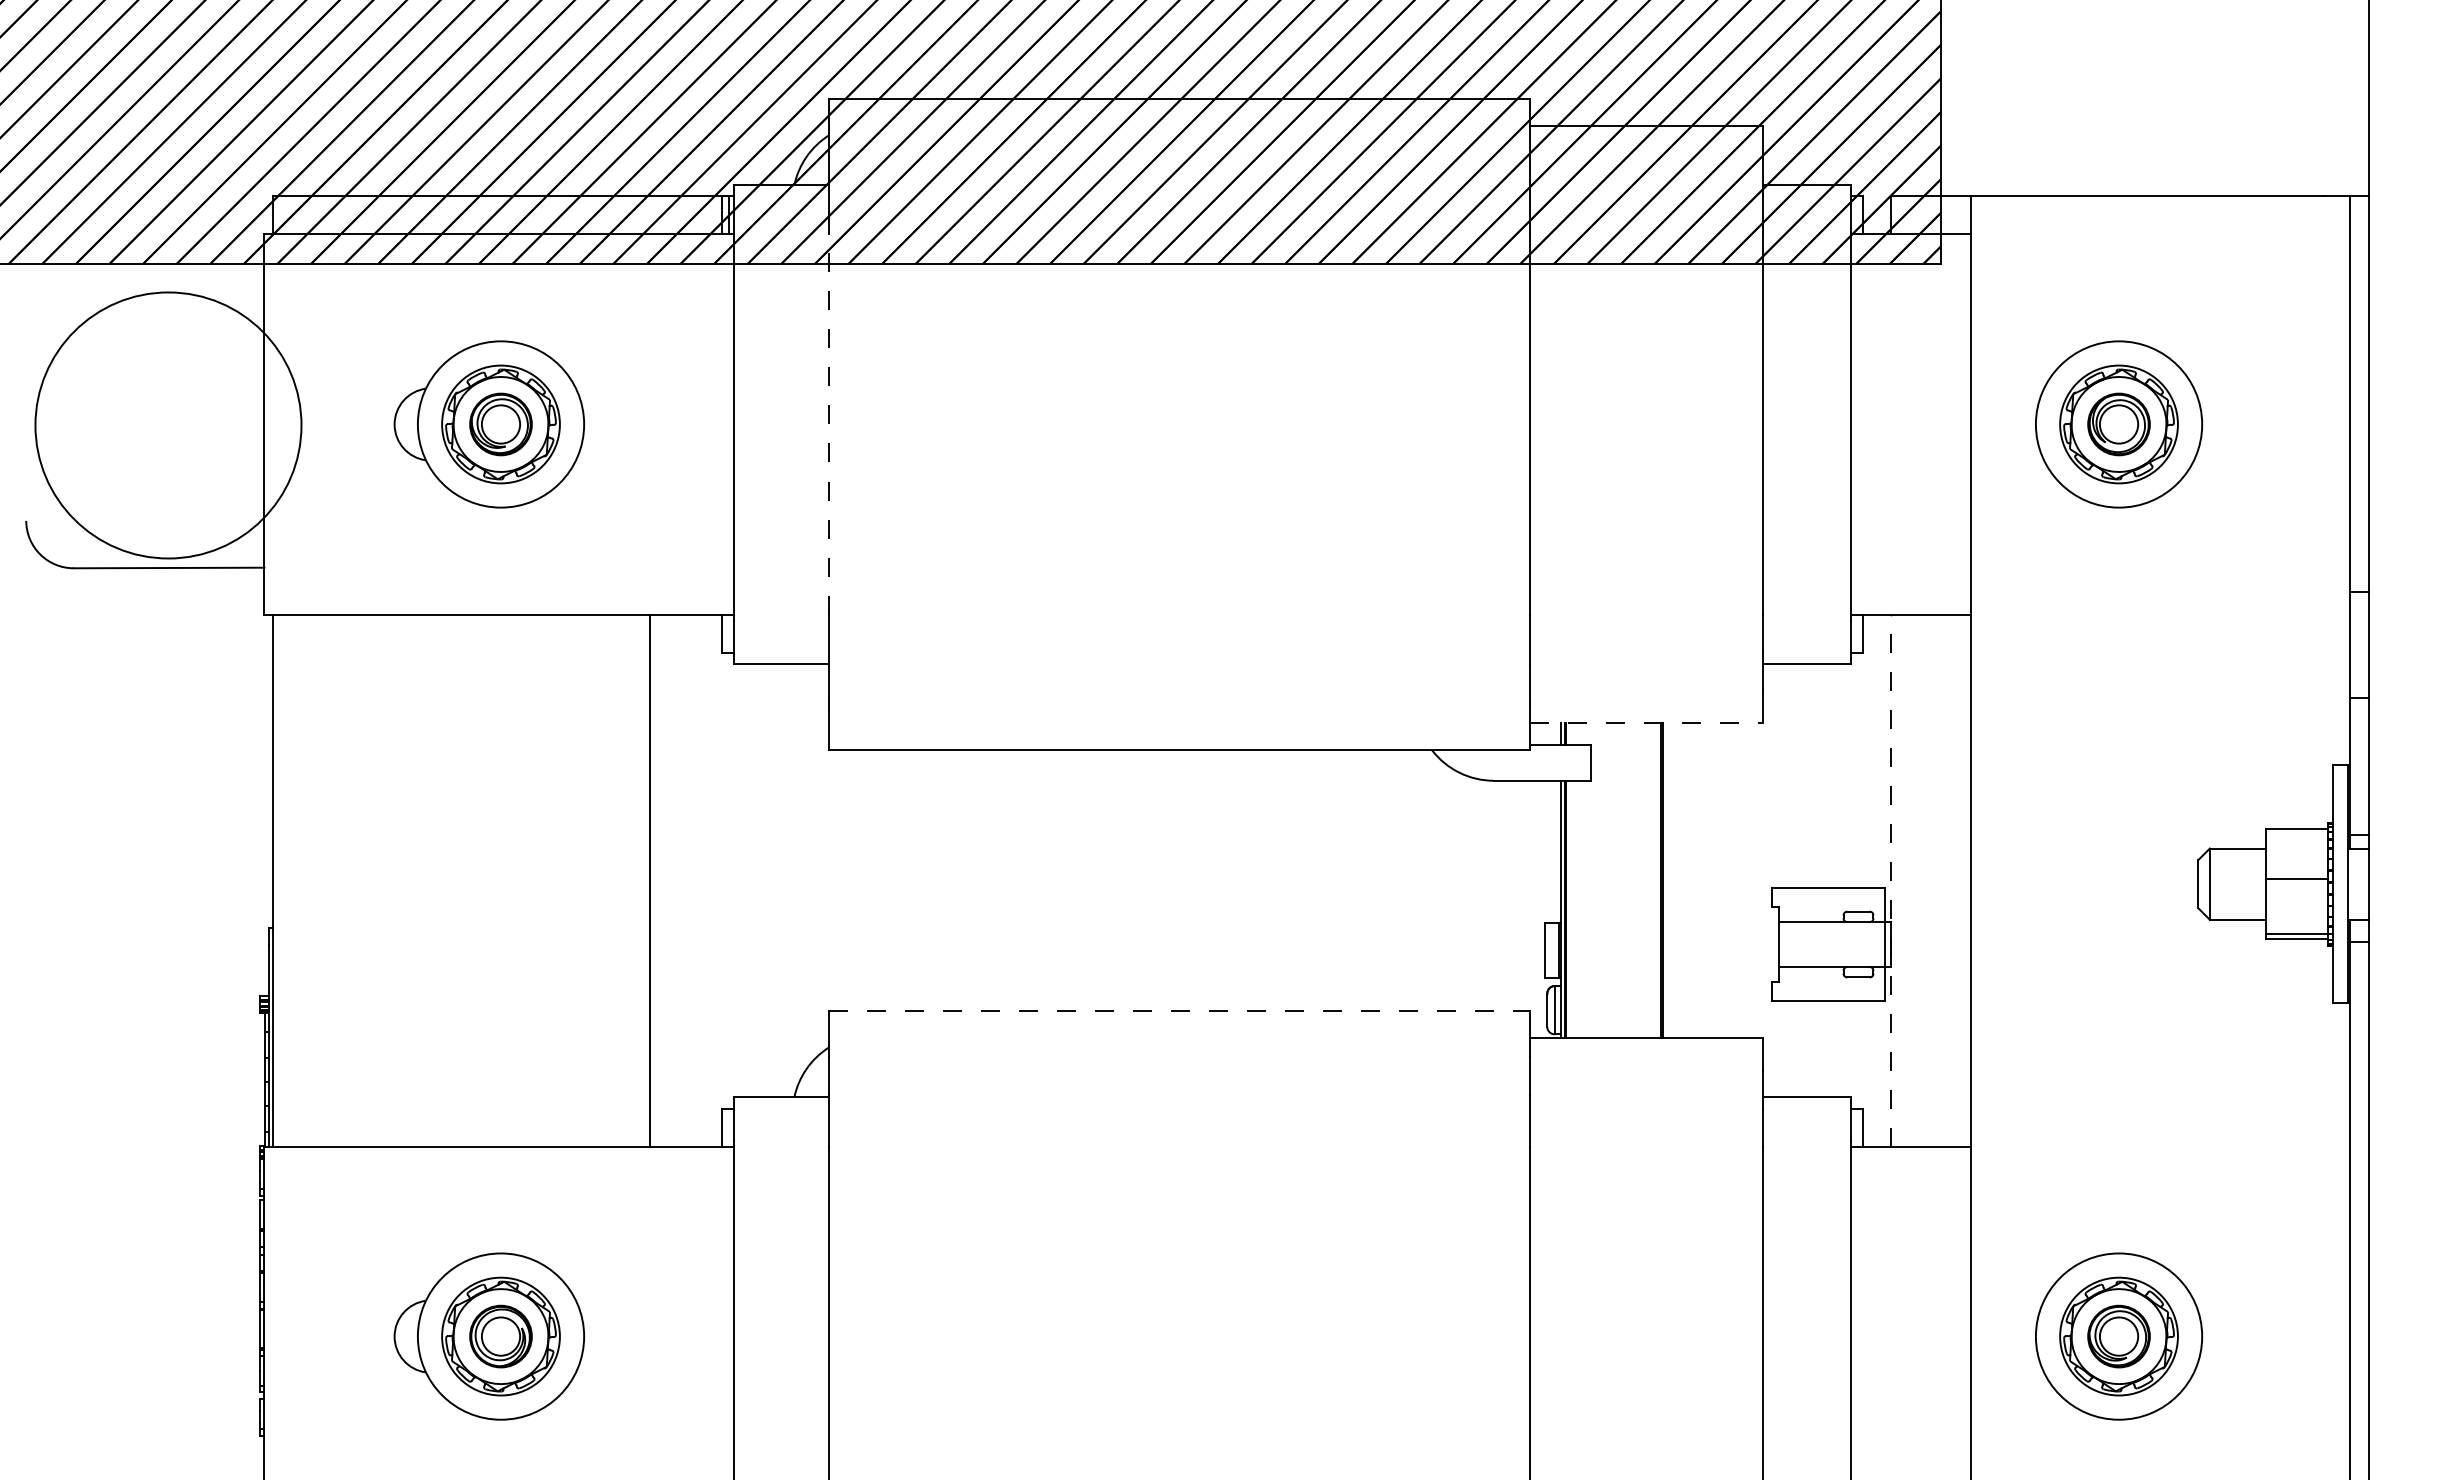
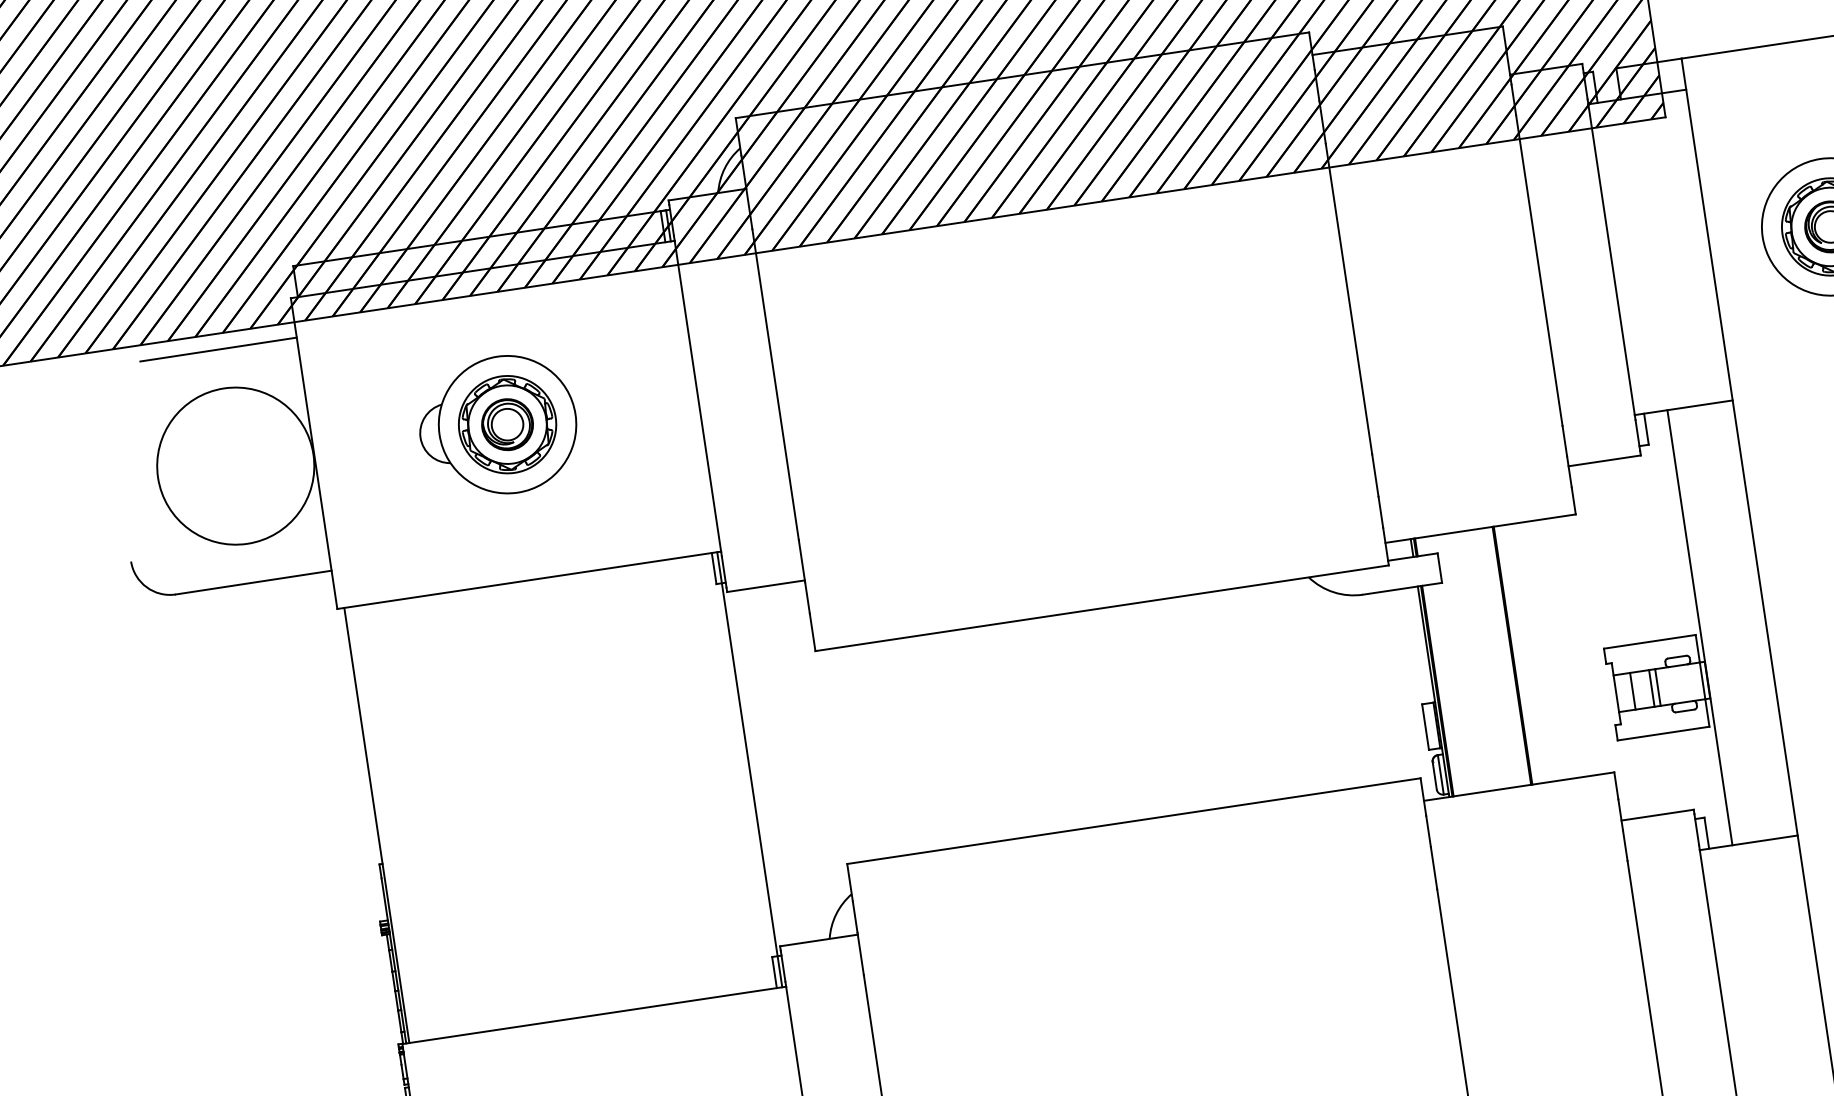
line: (168, 282) -> (218, 349), added
line: (828, 424) -> (775, 384), dashed -> solid
circle: (168, 425) -> (235, 466), size x0.71
line: (1646, 722) -> (1480, 528), dashed -> solid
line: (650, 880) -> (750, 769), moved
line: (1891, 880) -> (1700, 627), dashed -> solid
line: (1799, 944) -> (1632, 691), added
line: (1822, 944) -> (1651, 688), added
line: (1830, 944) -> (1658, 687), added
line: (1179, 1010) -> (1133, 820), dashed -> solid

